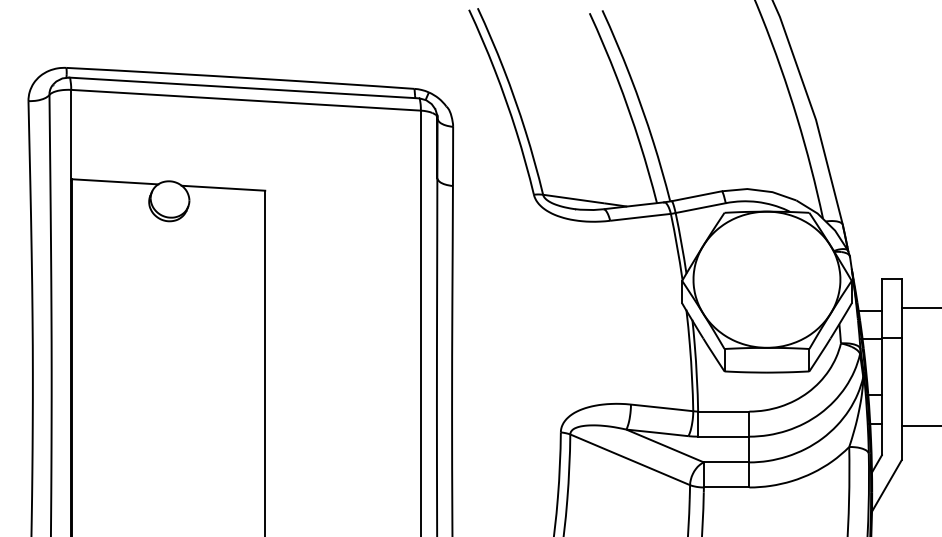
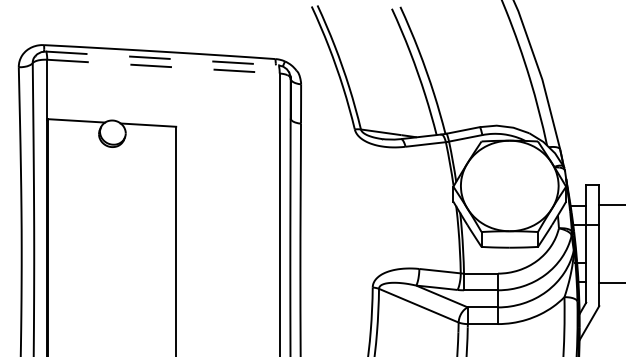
line: (244, 88) -> (162, 58), solid -> dashed
line: (246, 100) -> (163, 66), solid -> dashed

